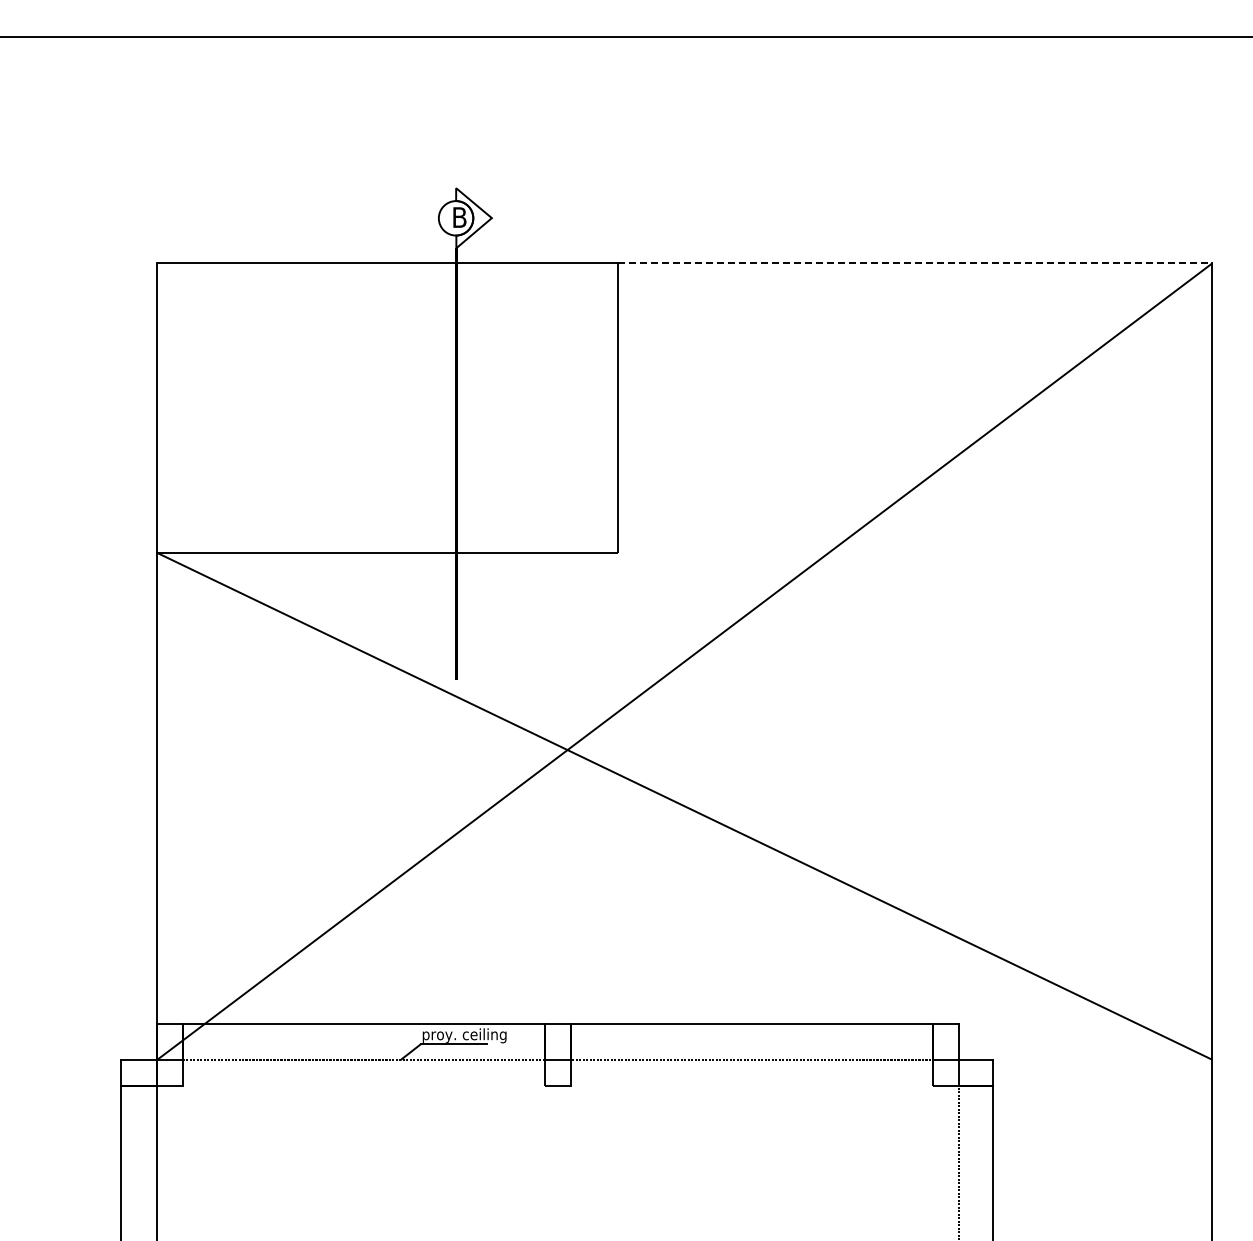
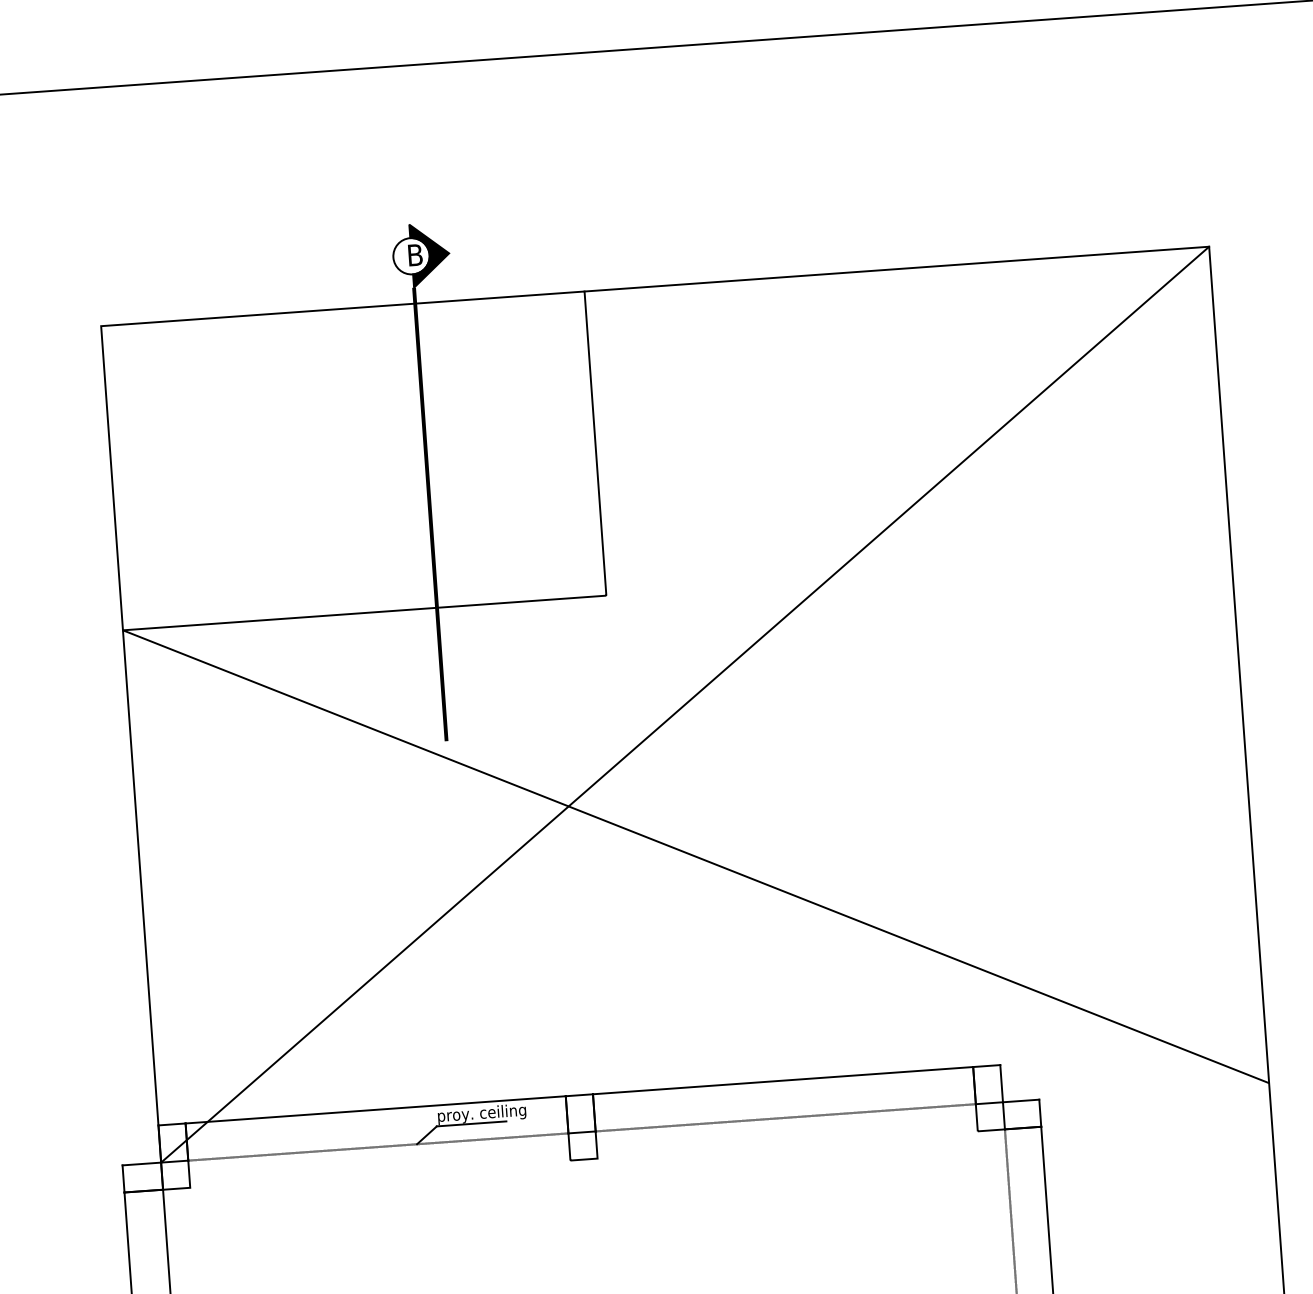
fill: (473, 218) -> (429, 255), added
line: (915, 263) -> (897, 269), dashed -> solid

